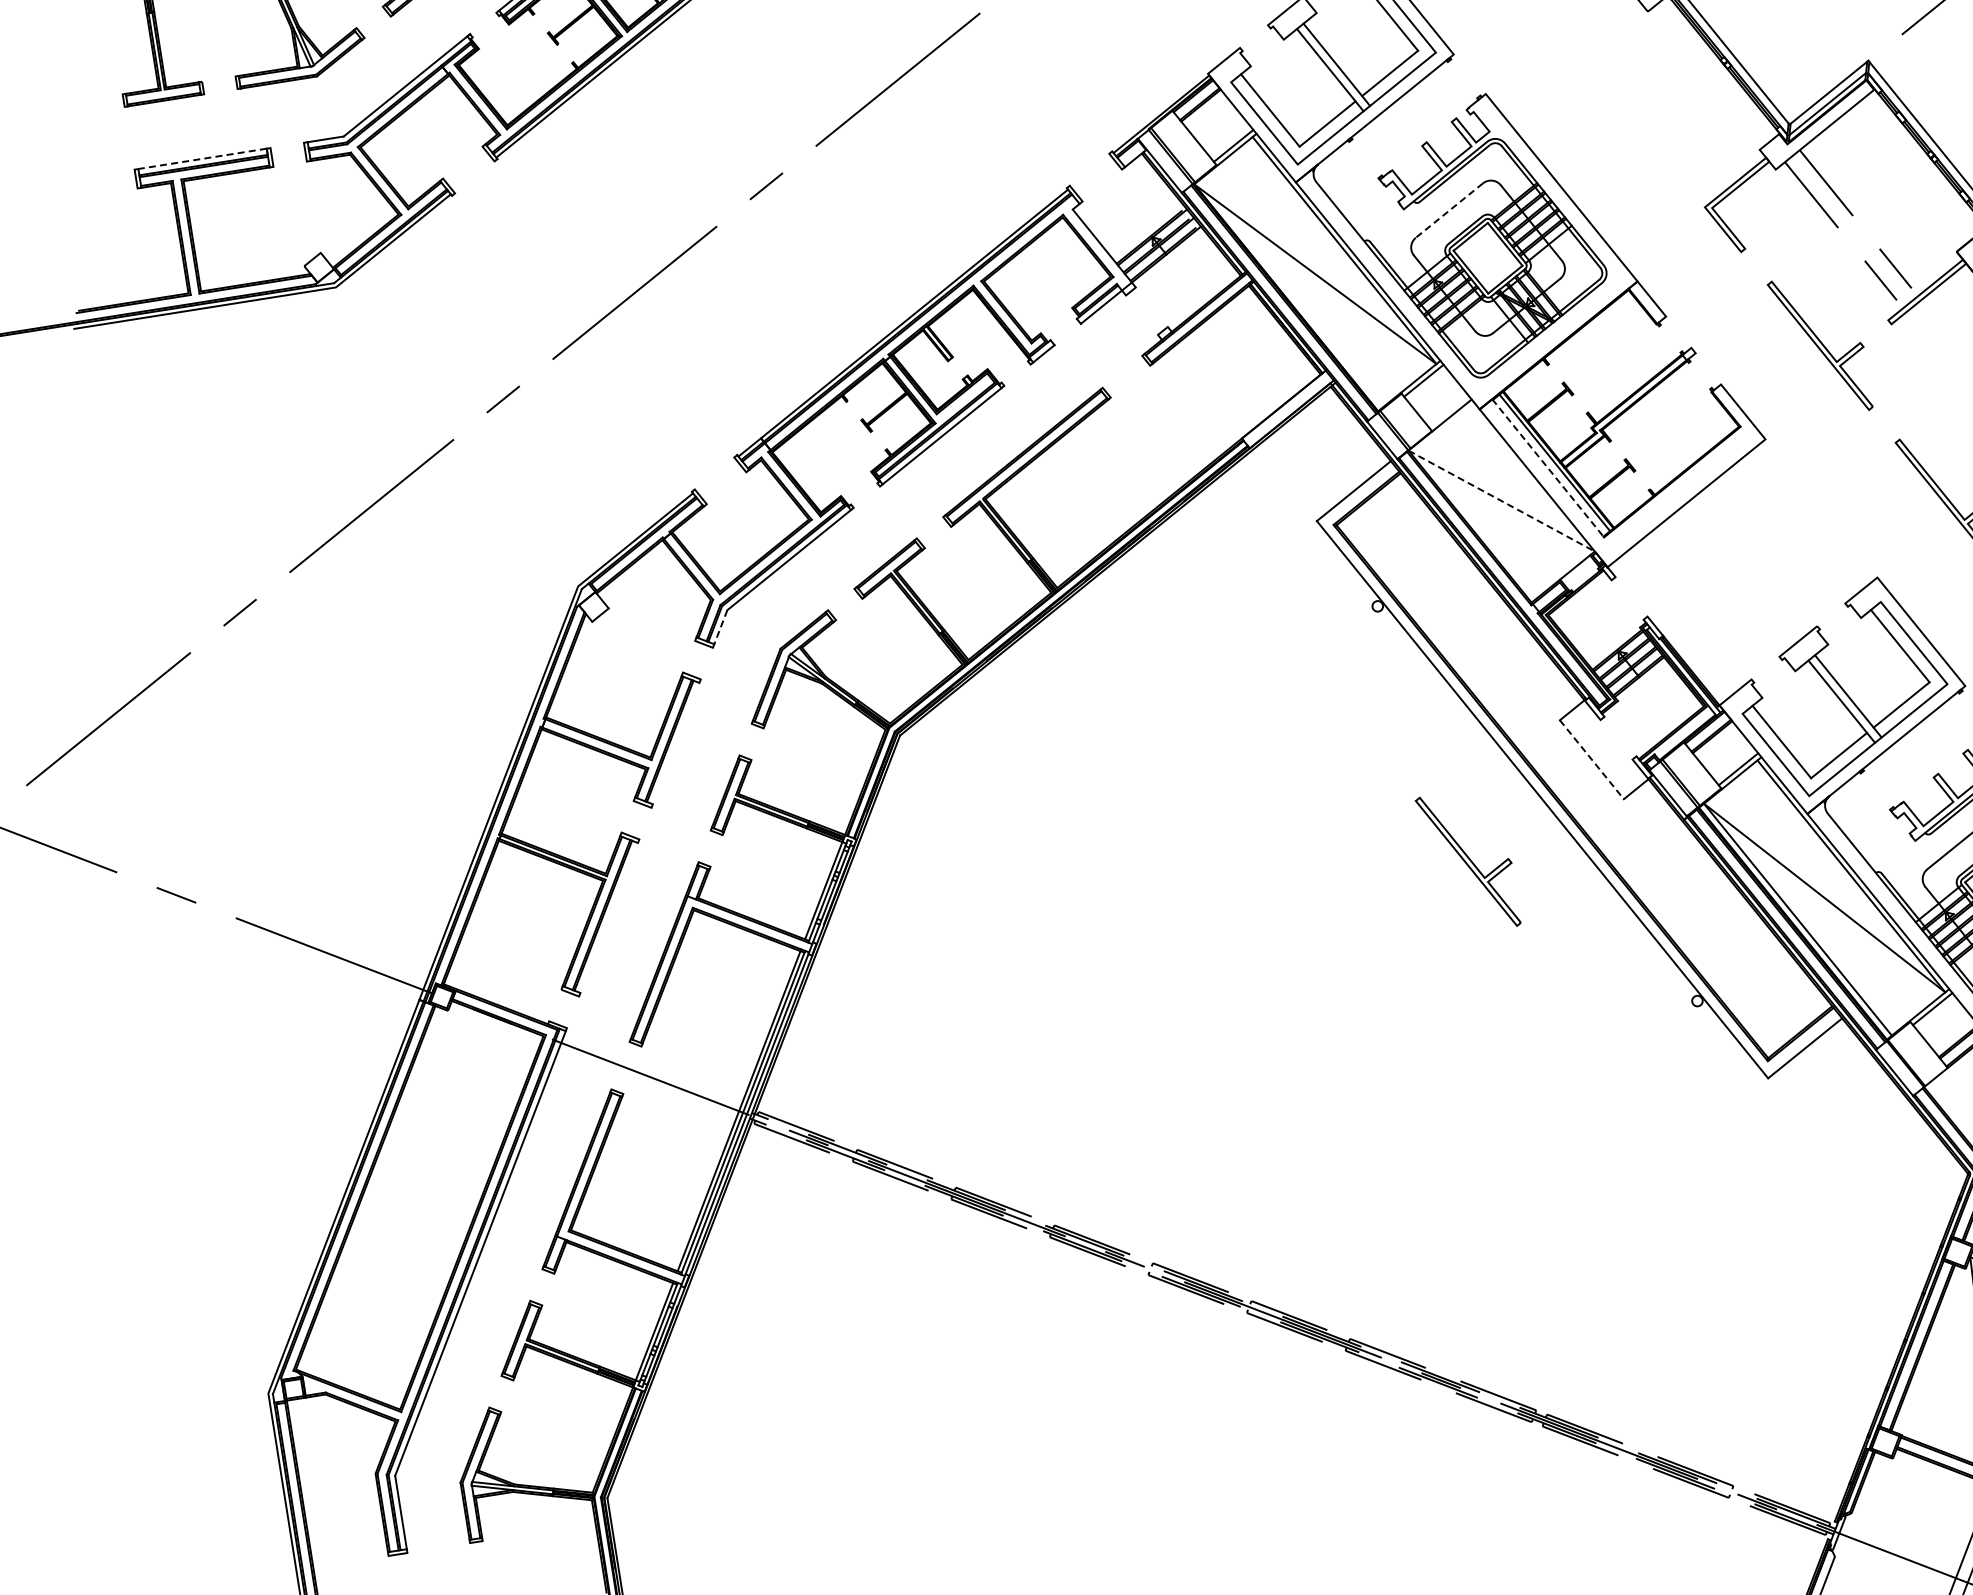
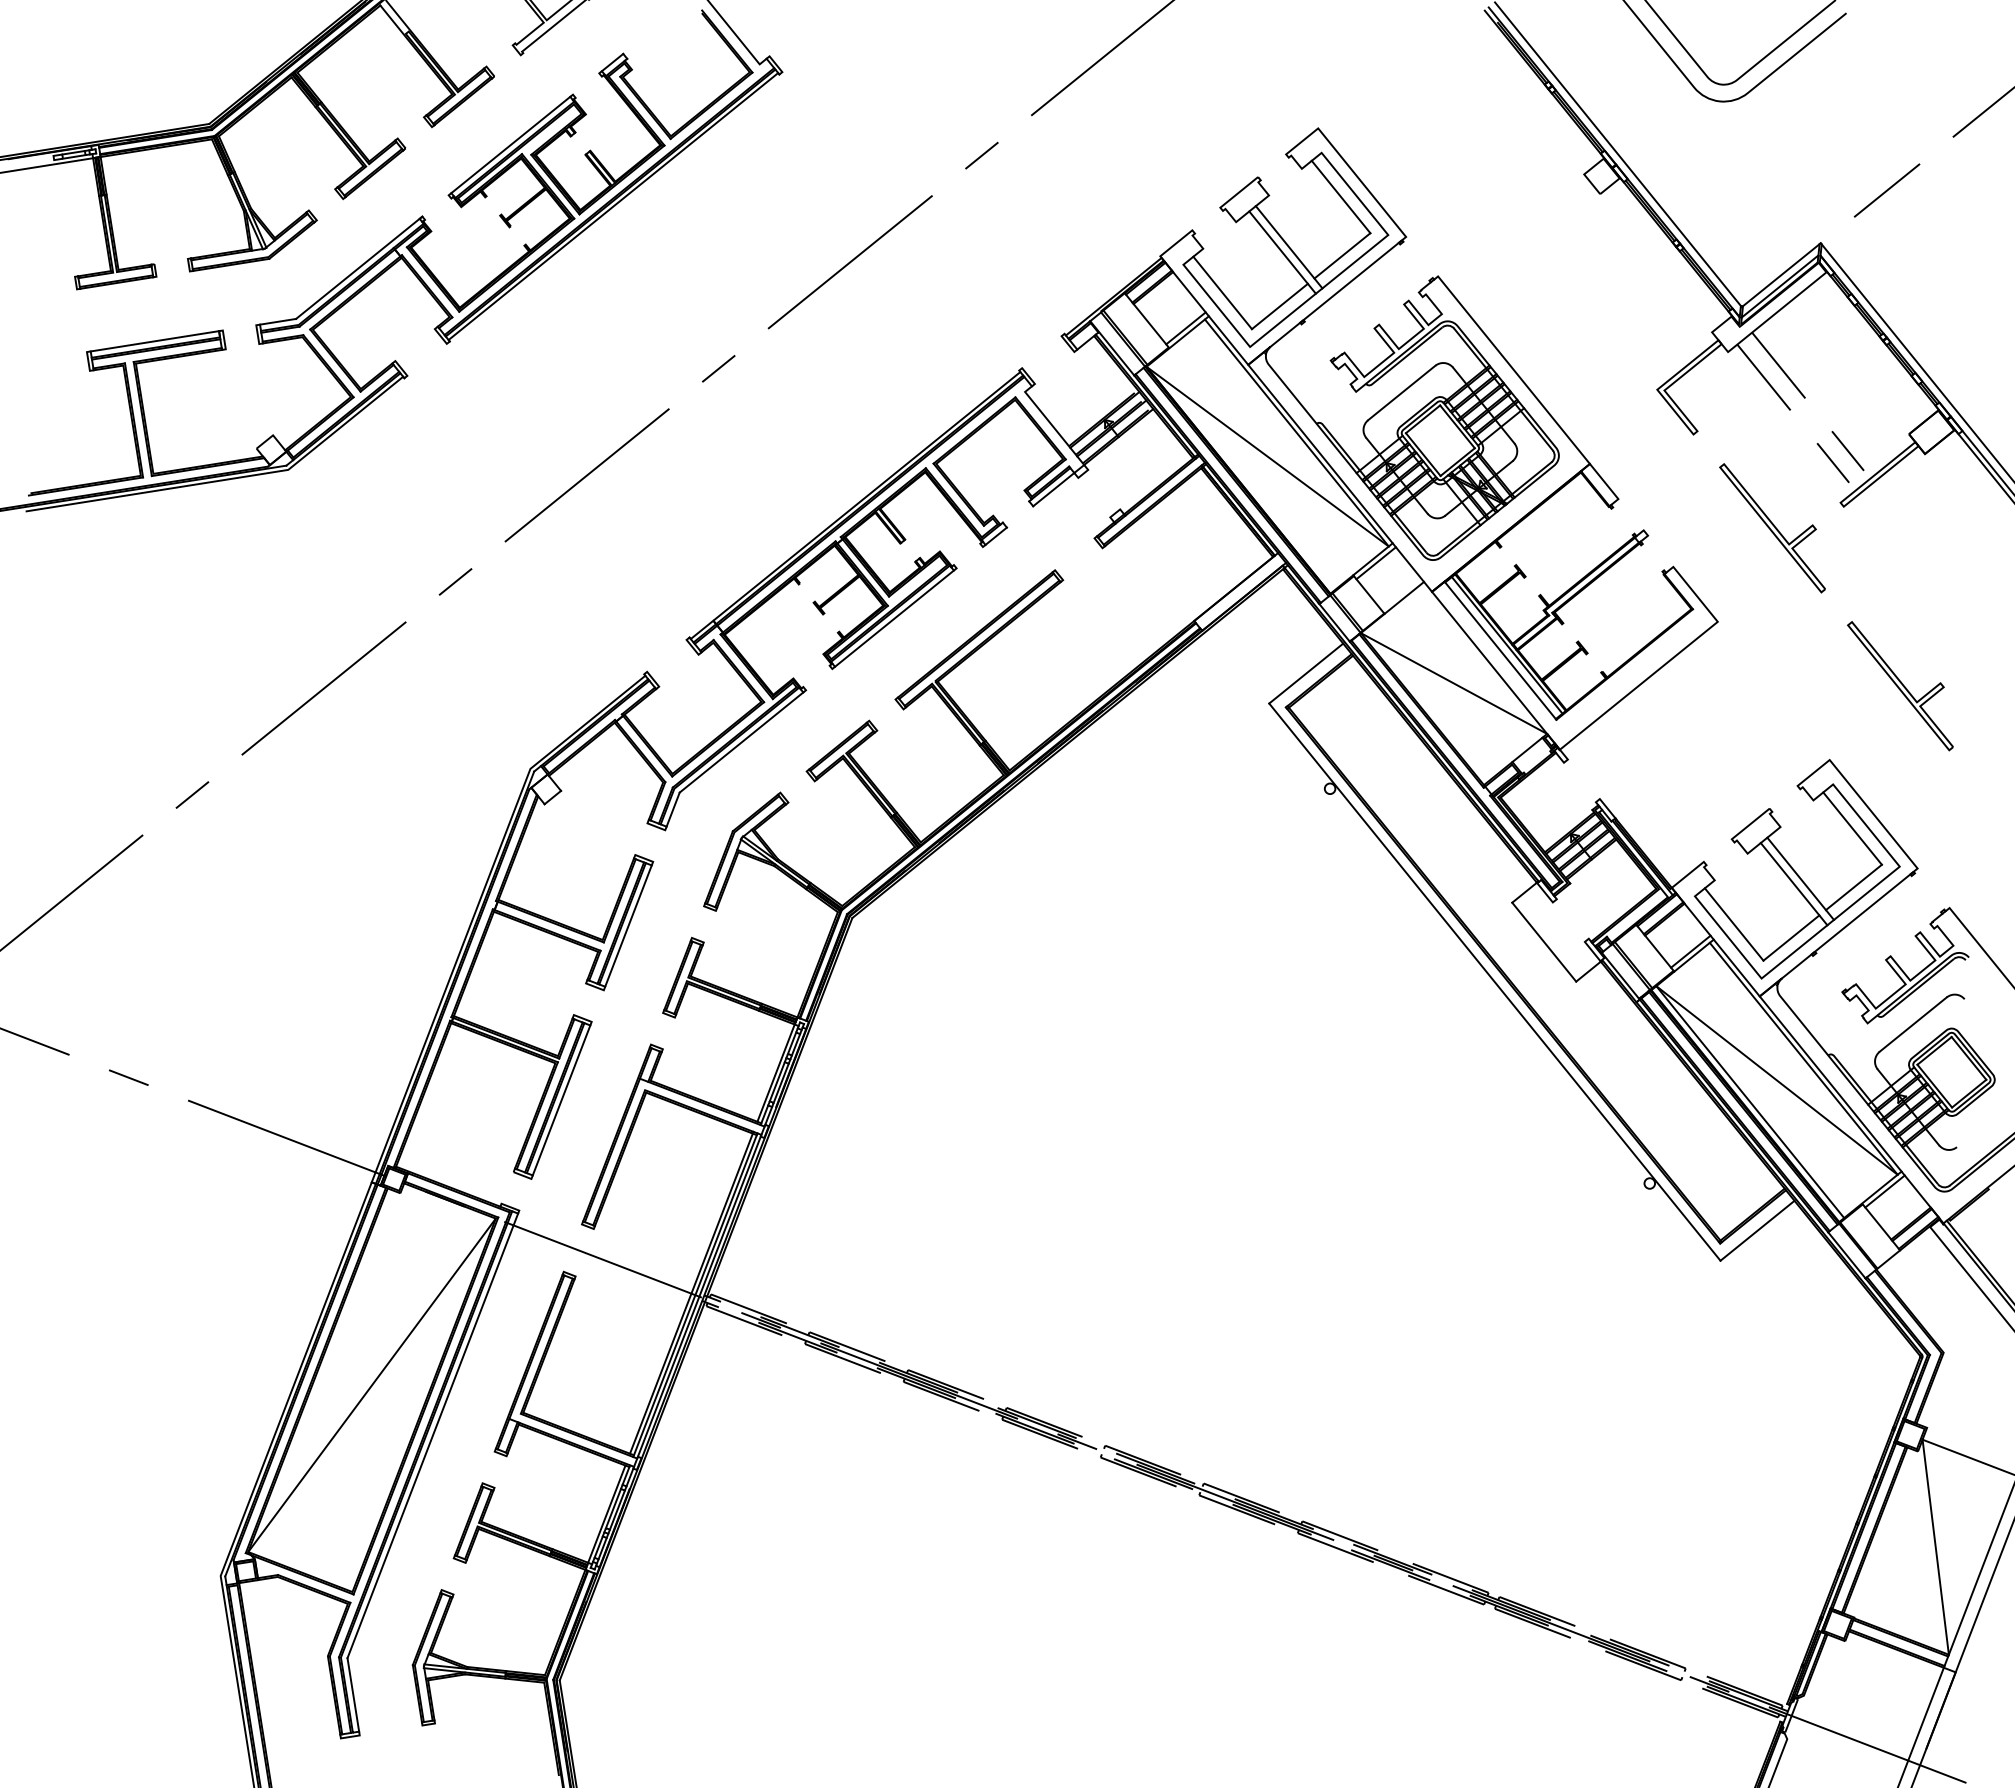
line: (202, 159) -> (154, 341), dashed -> solid
line: (1449, 211) -> (1401, 393), dashed -> solid
line: (1548, 468) -> (1500, 650), dashed -> solid
line: (1502, 501) -> (1454, 683), dashed -> solid
line: (721, 628) -> (673, 810), dashed -> solid
line: (676, 743) -> (628, 925), added
line: (1592, 760) -> (1544, 942), dashed -> solid
part: (1468, 862) -> (1420, 1044), removed
line: (609, 918) -> (561, 1100), added
line: (419, 1203) -> (371, 1385), added

